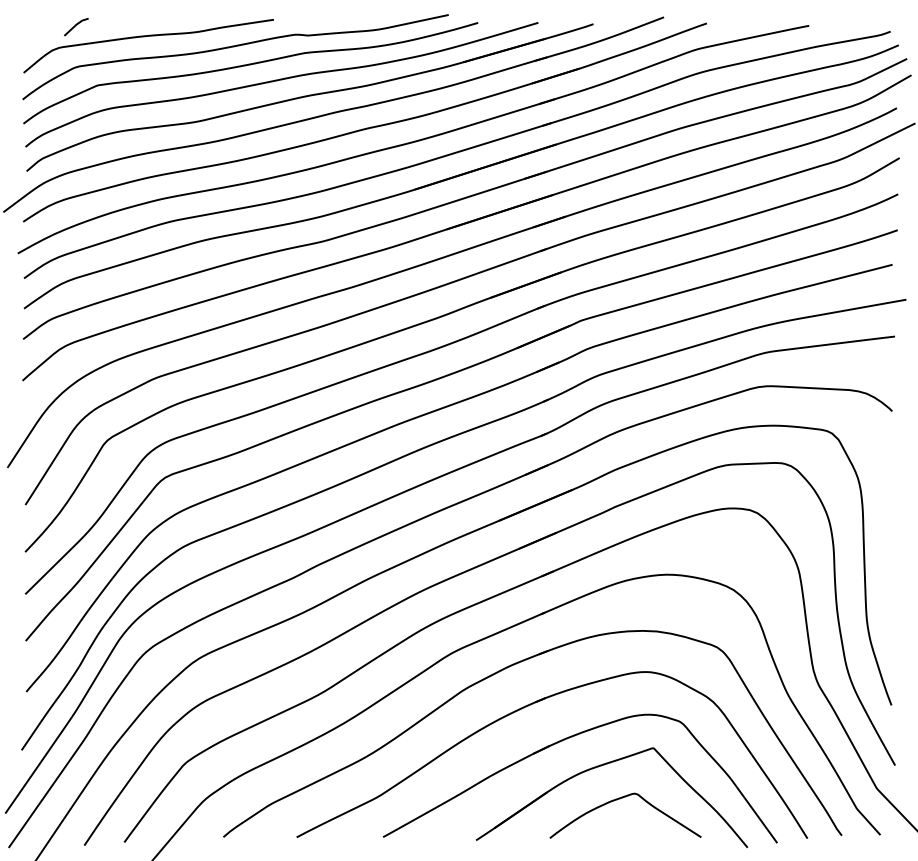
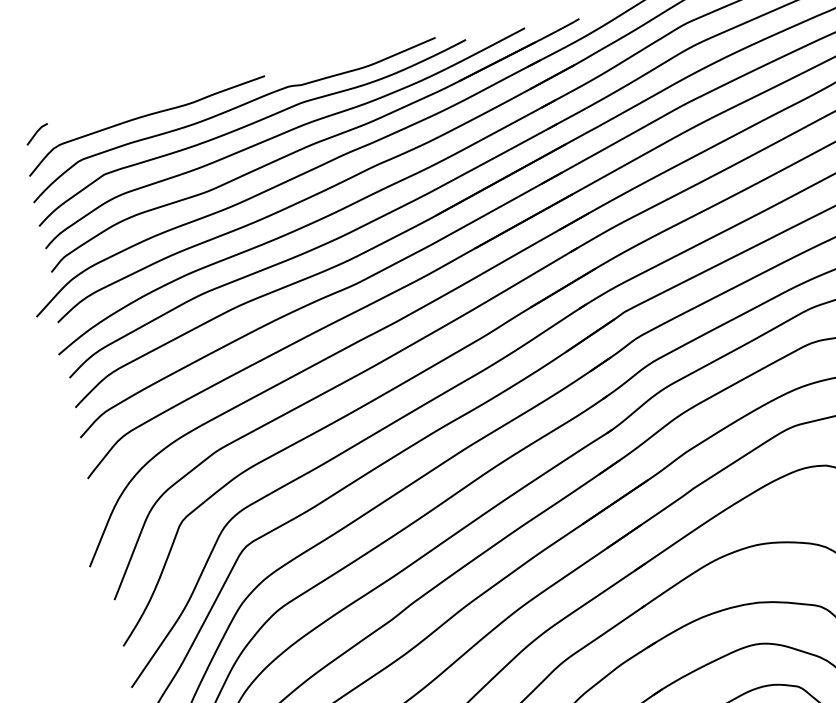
line: (75, 26) -> (36, 133), moved

